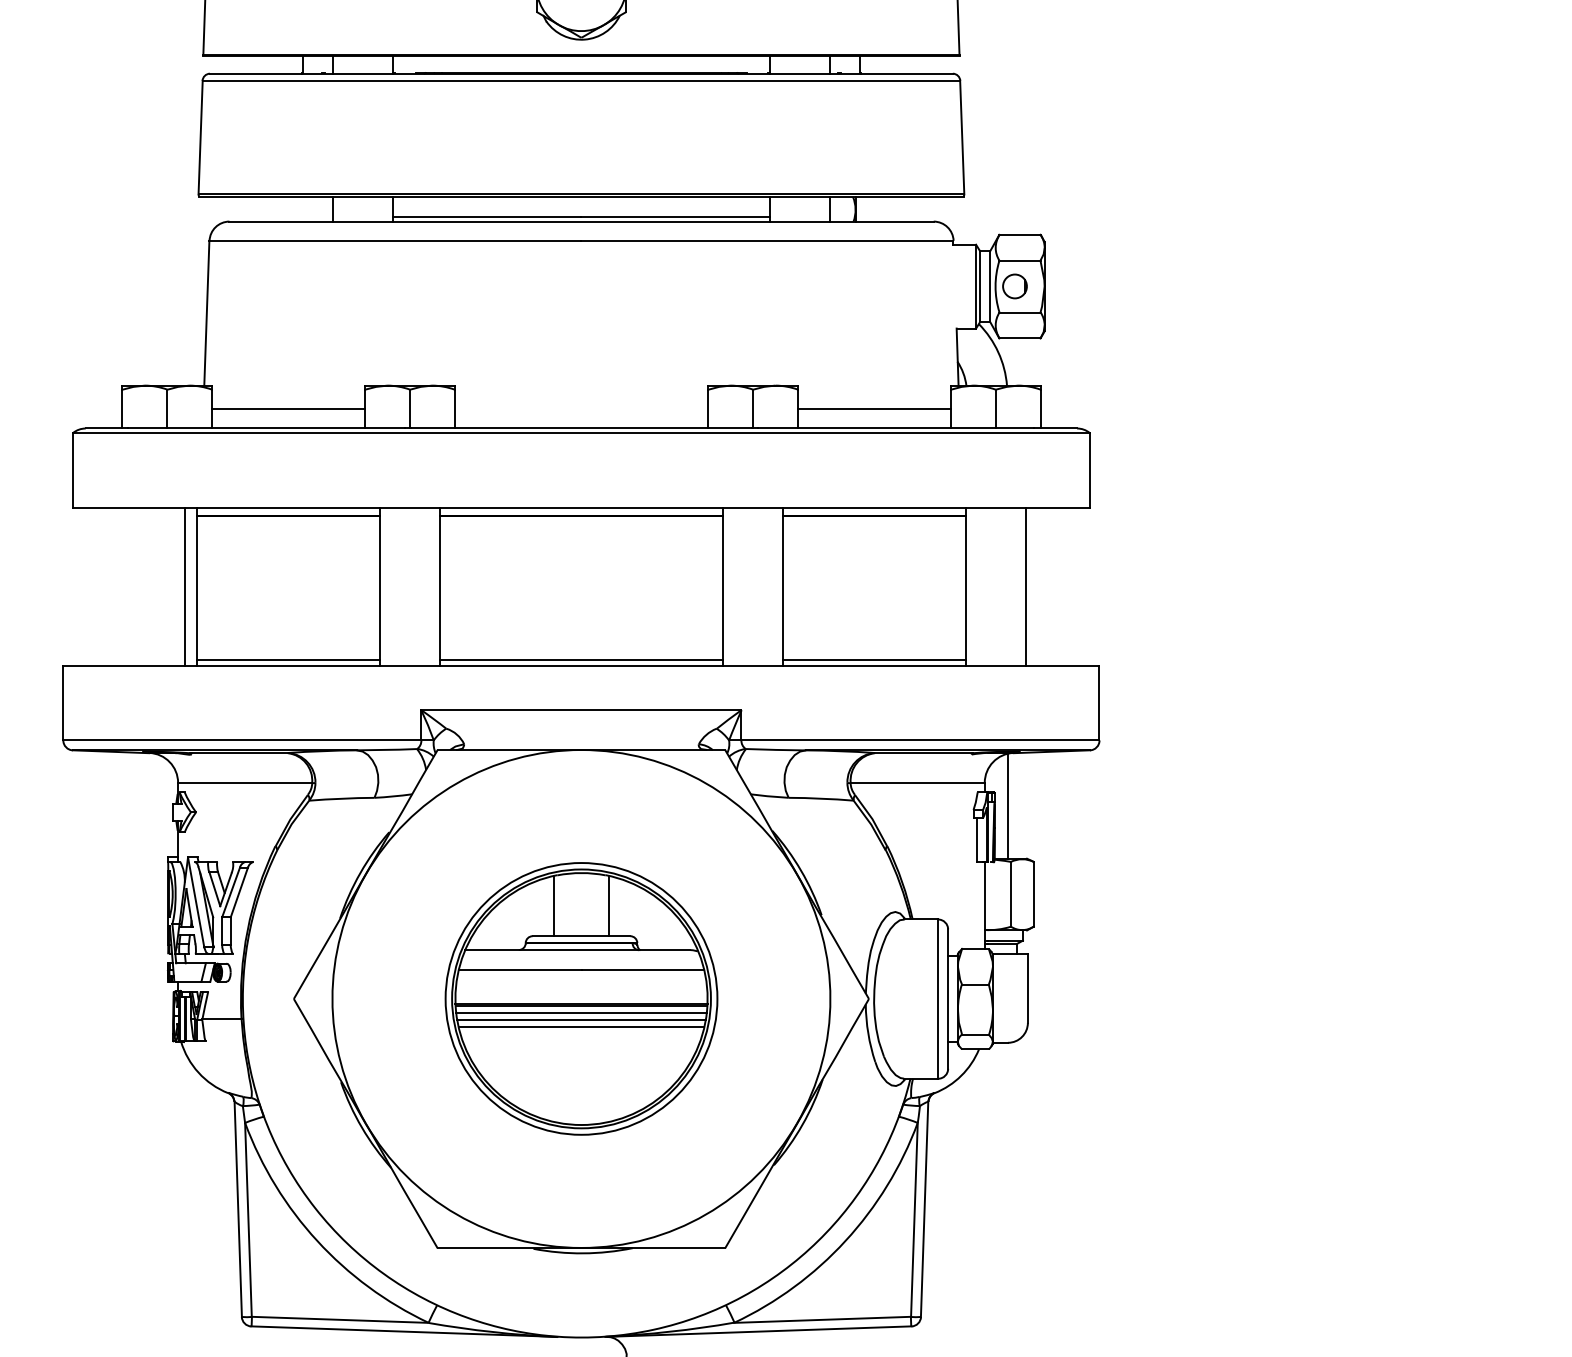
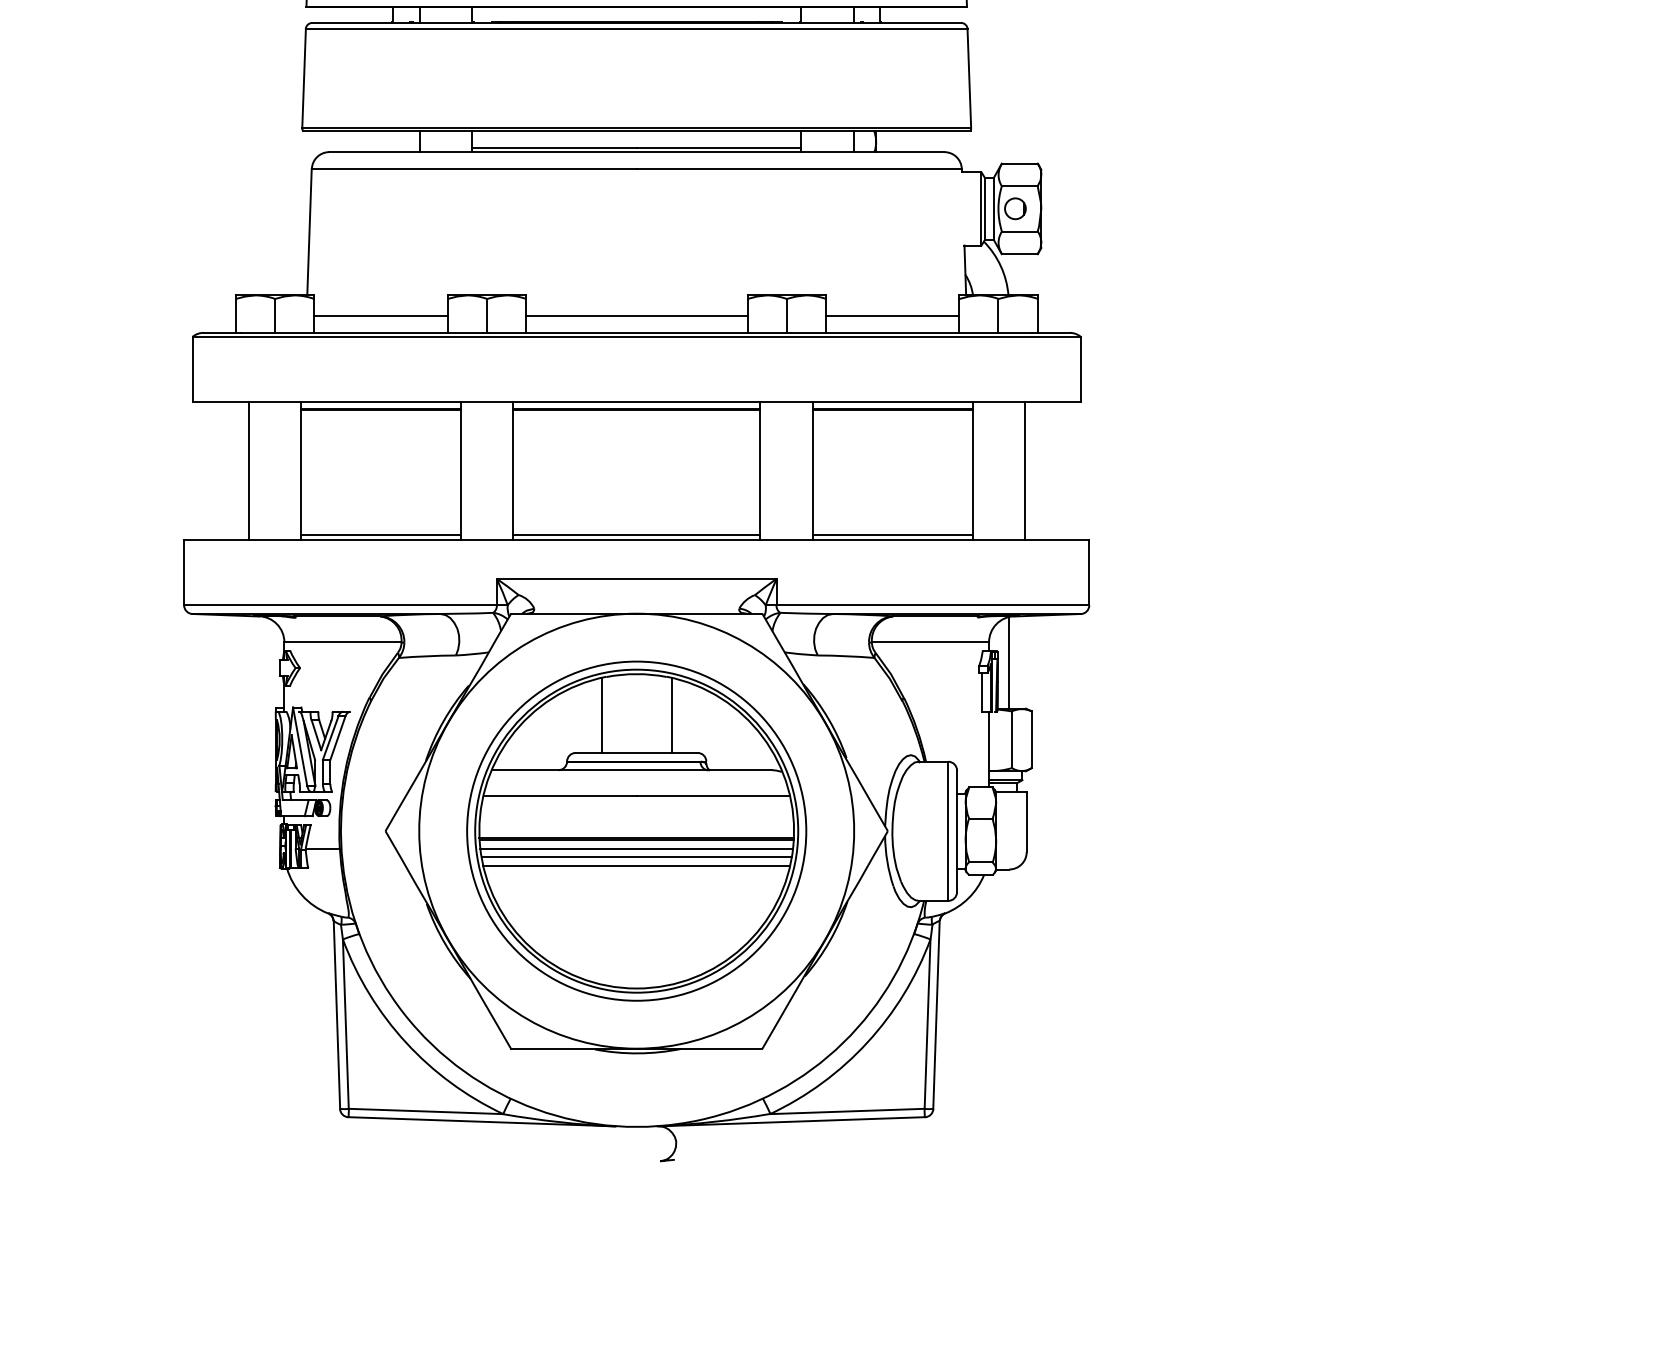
line: (581, 409) -> (636, 316), added
line: (185, 586) -> (248, 470), moved
part: (581, 998) -> (636, 830), size x1.43

